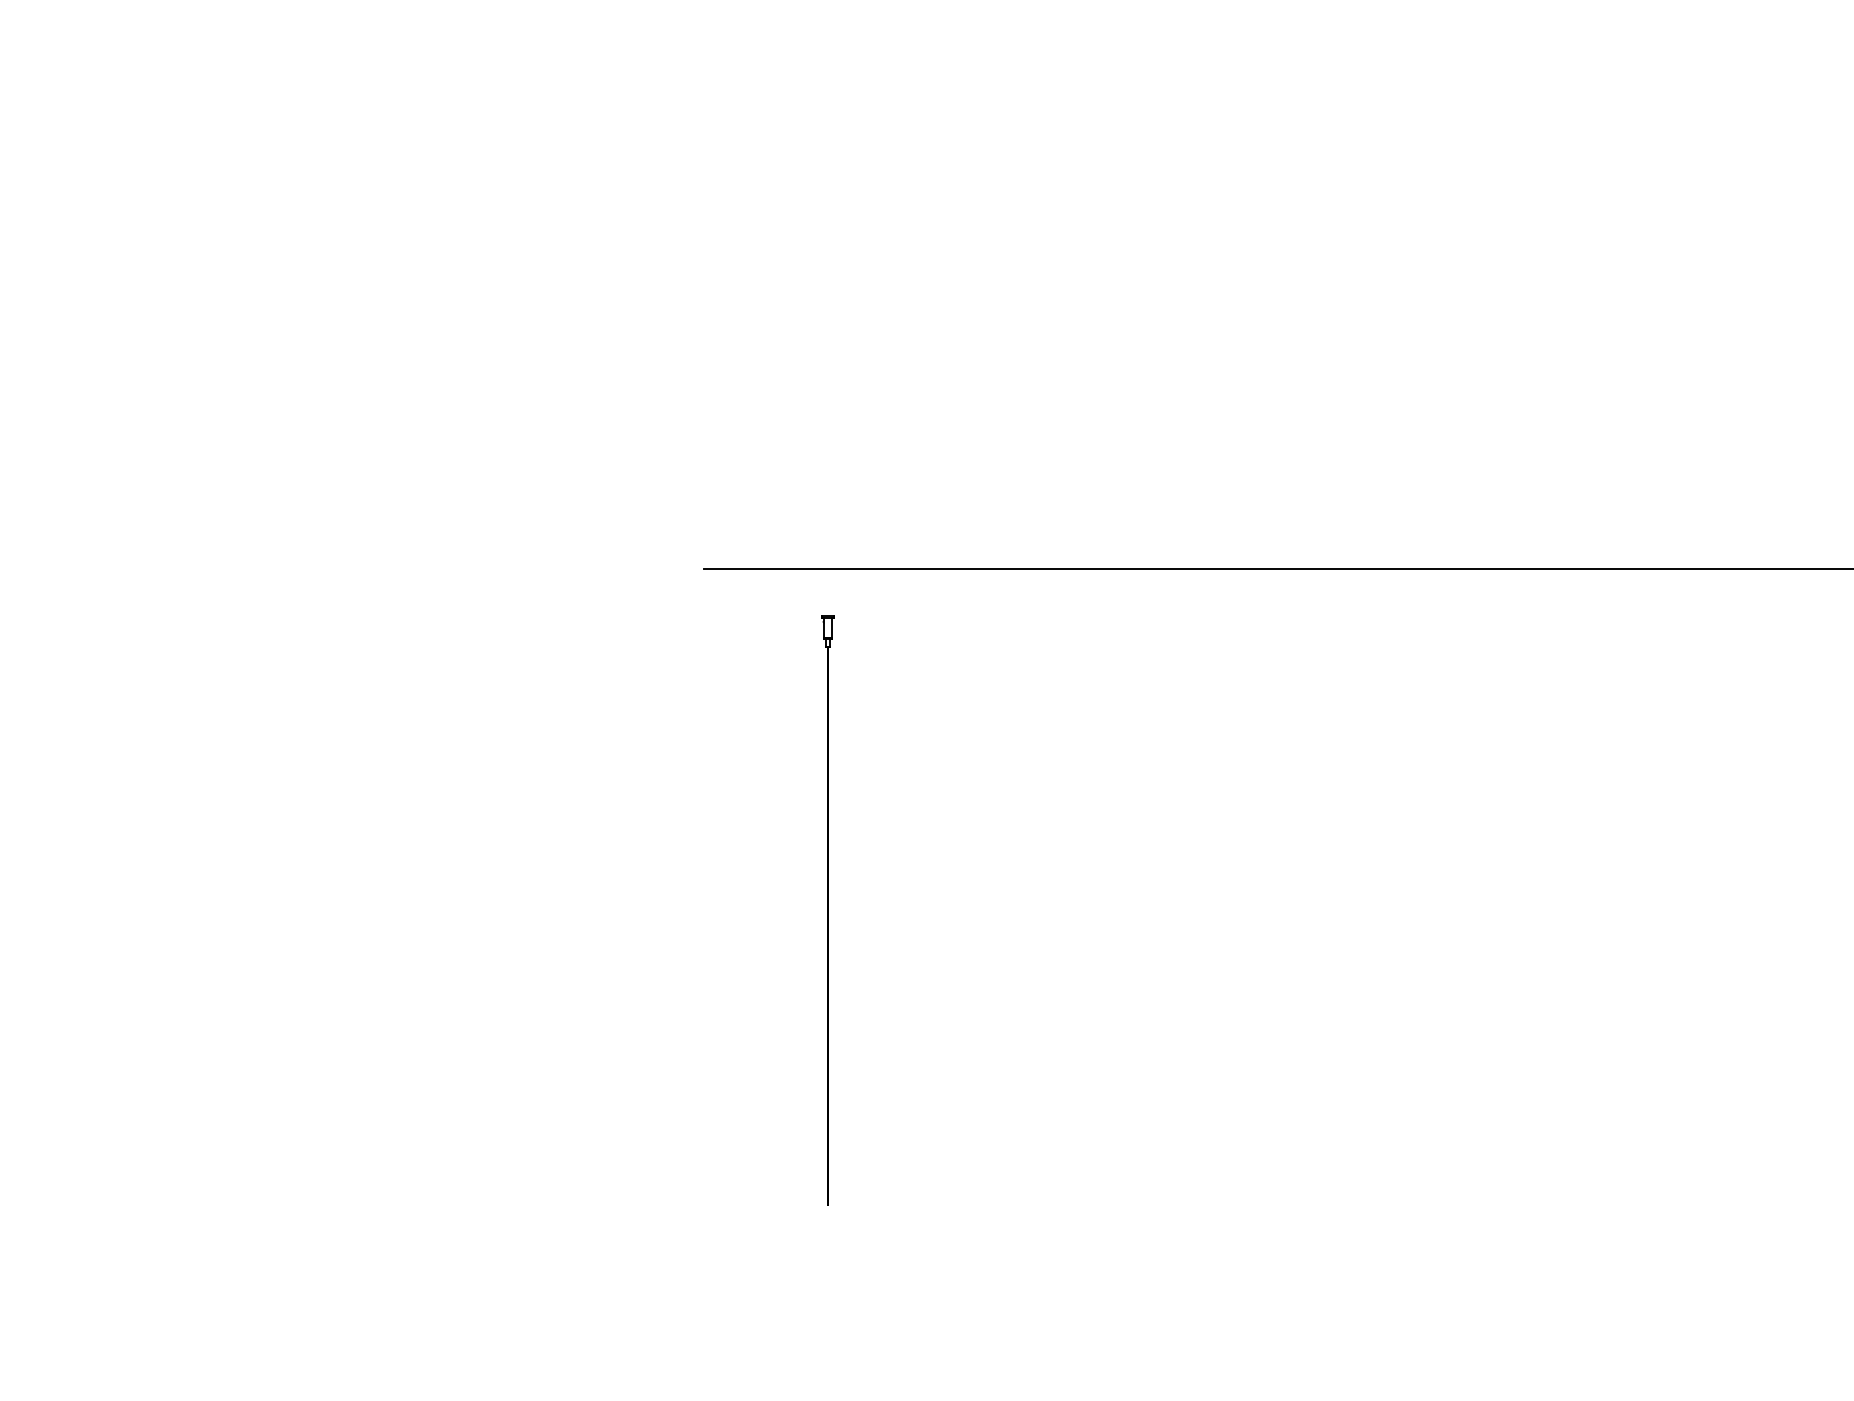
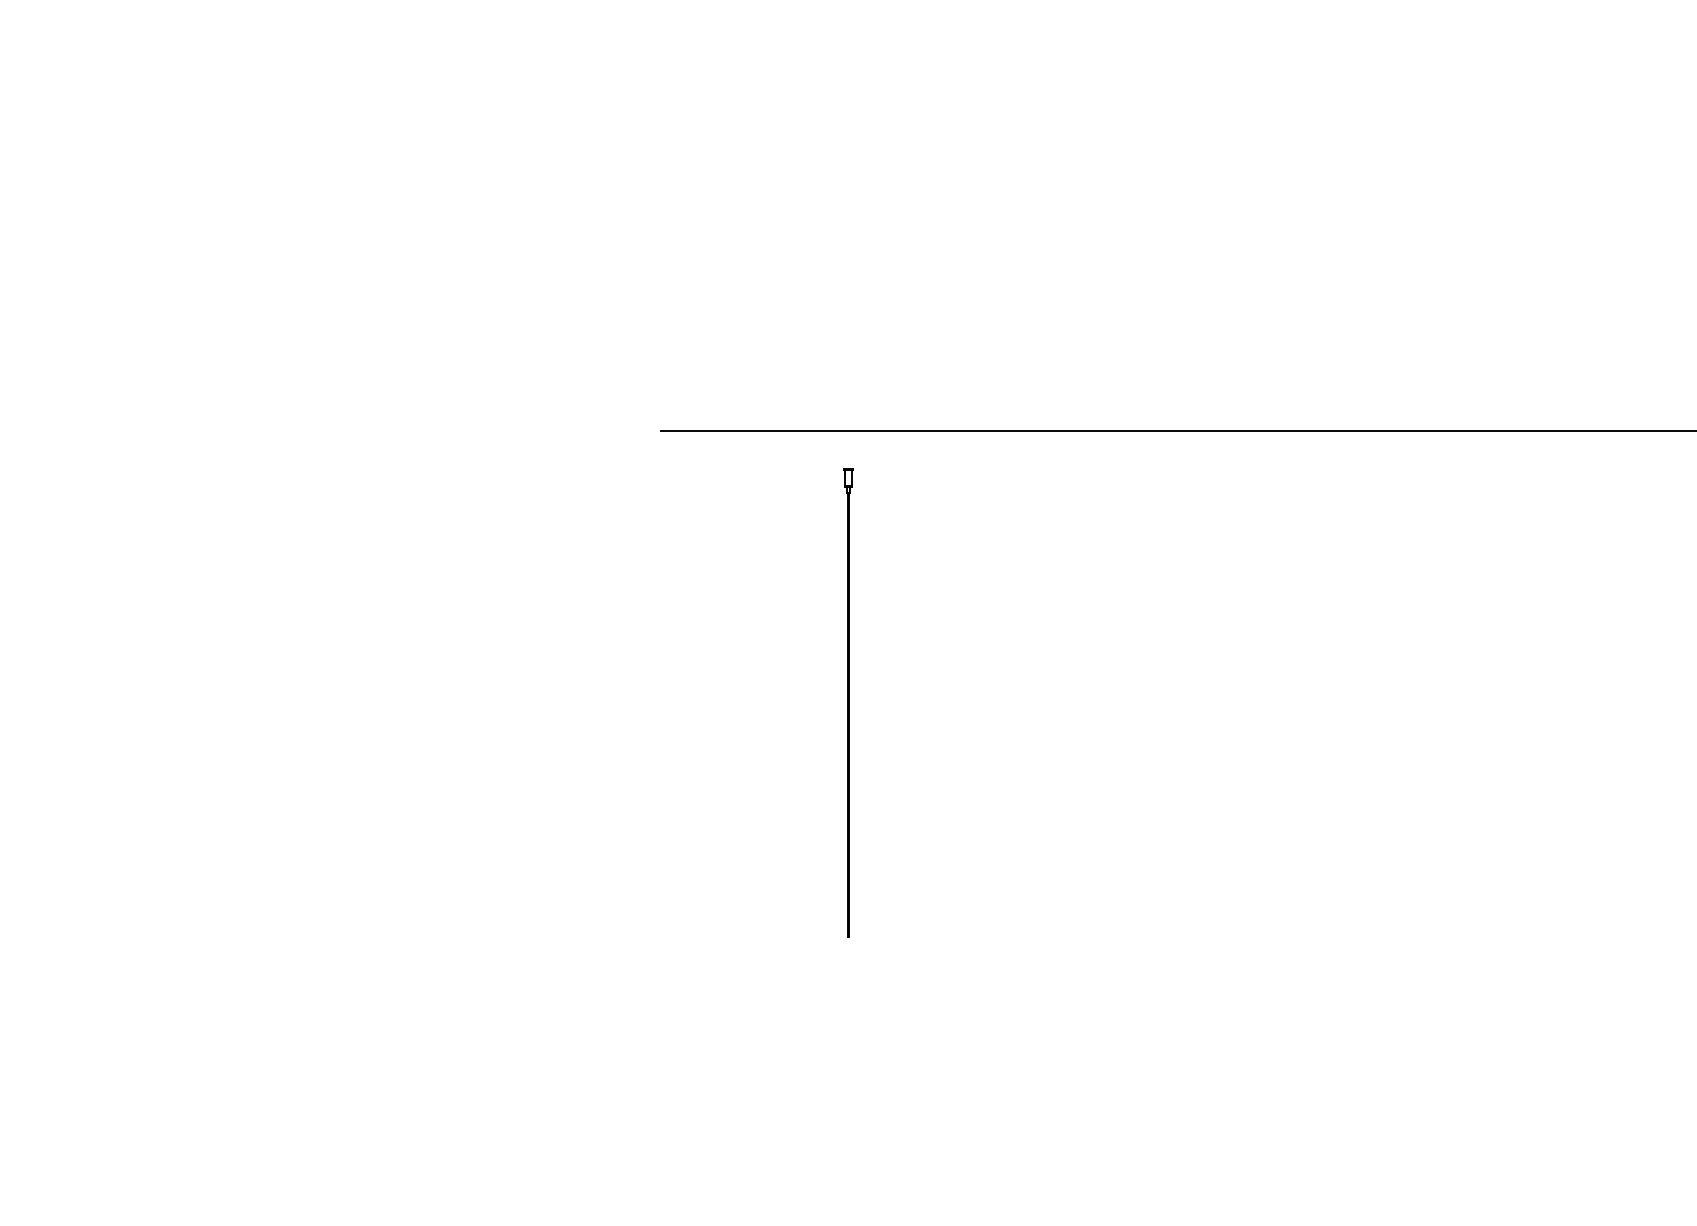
part: (827, 909) -> (848, 702), moved

